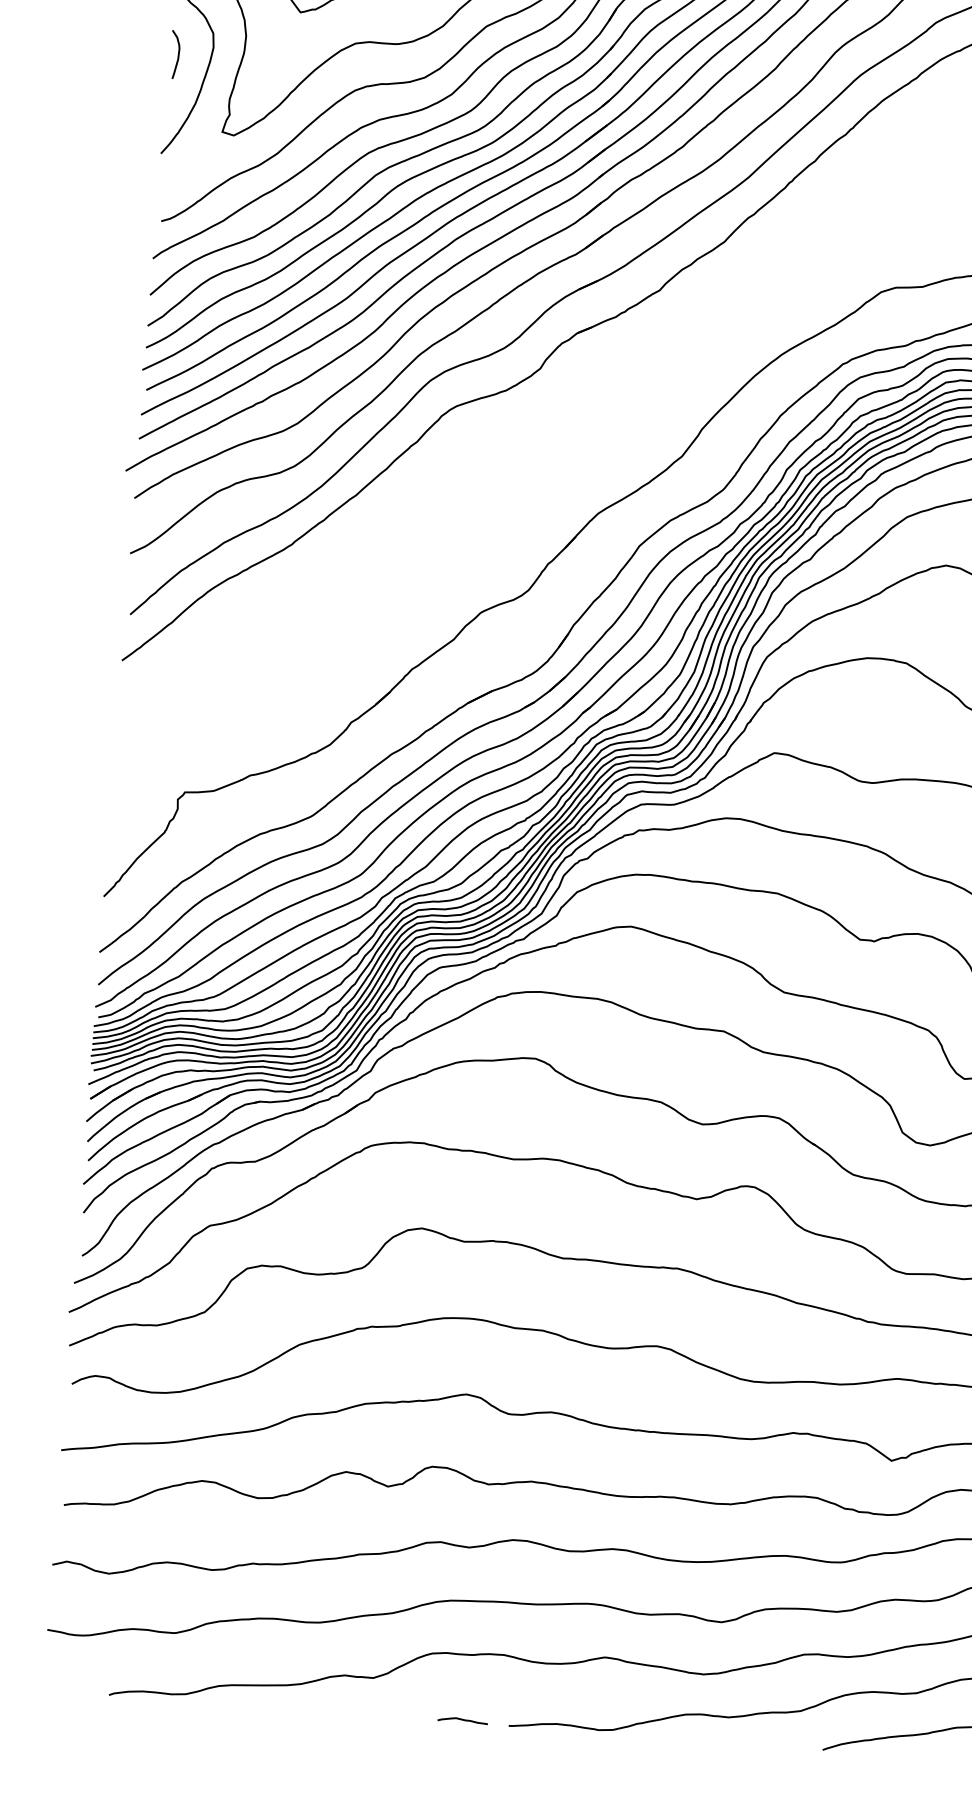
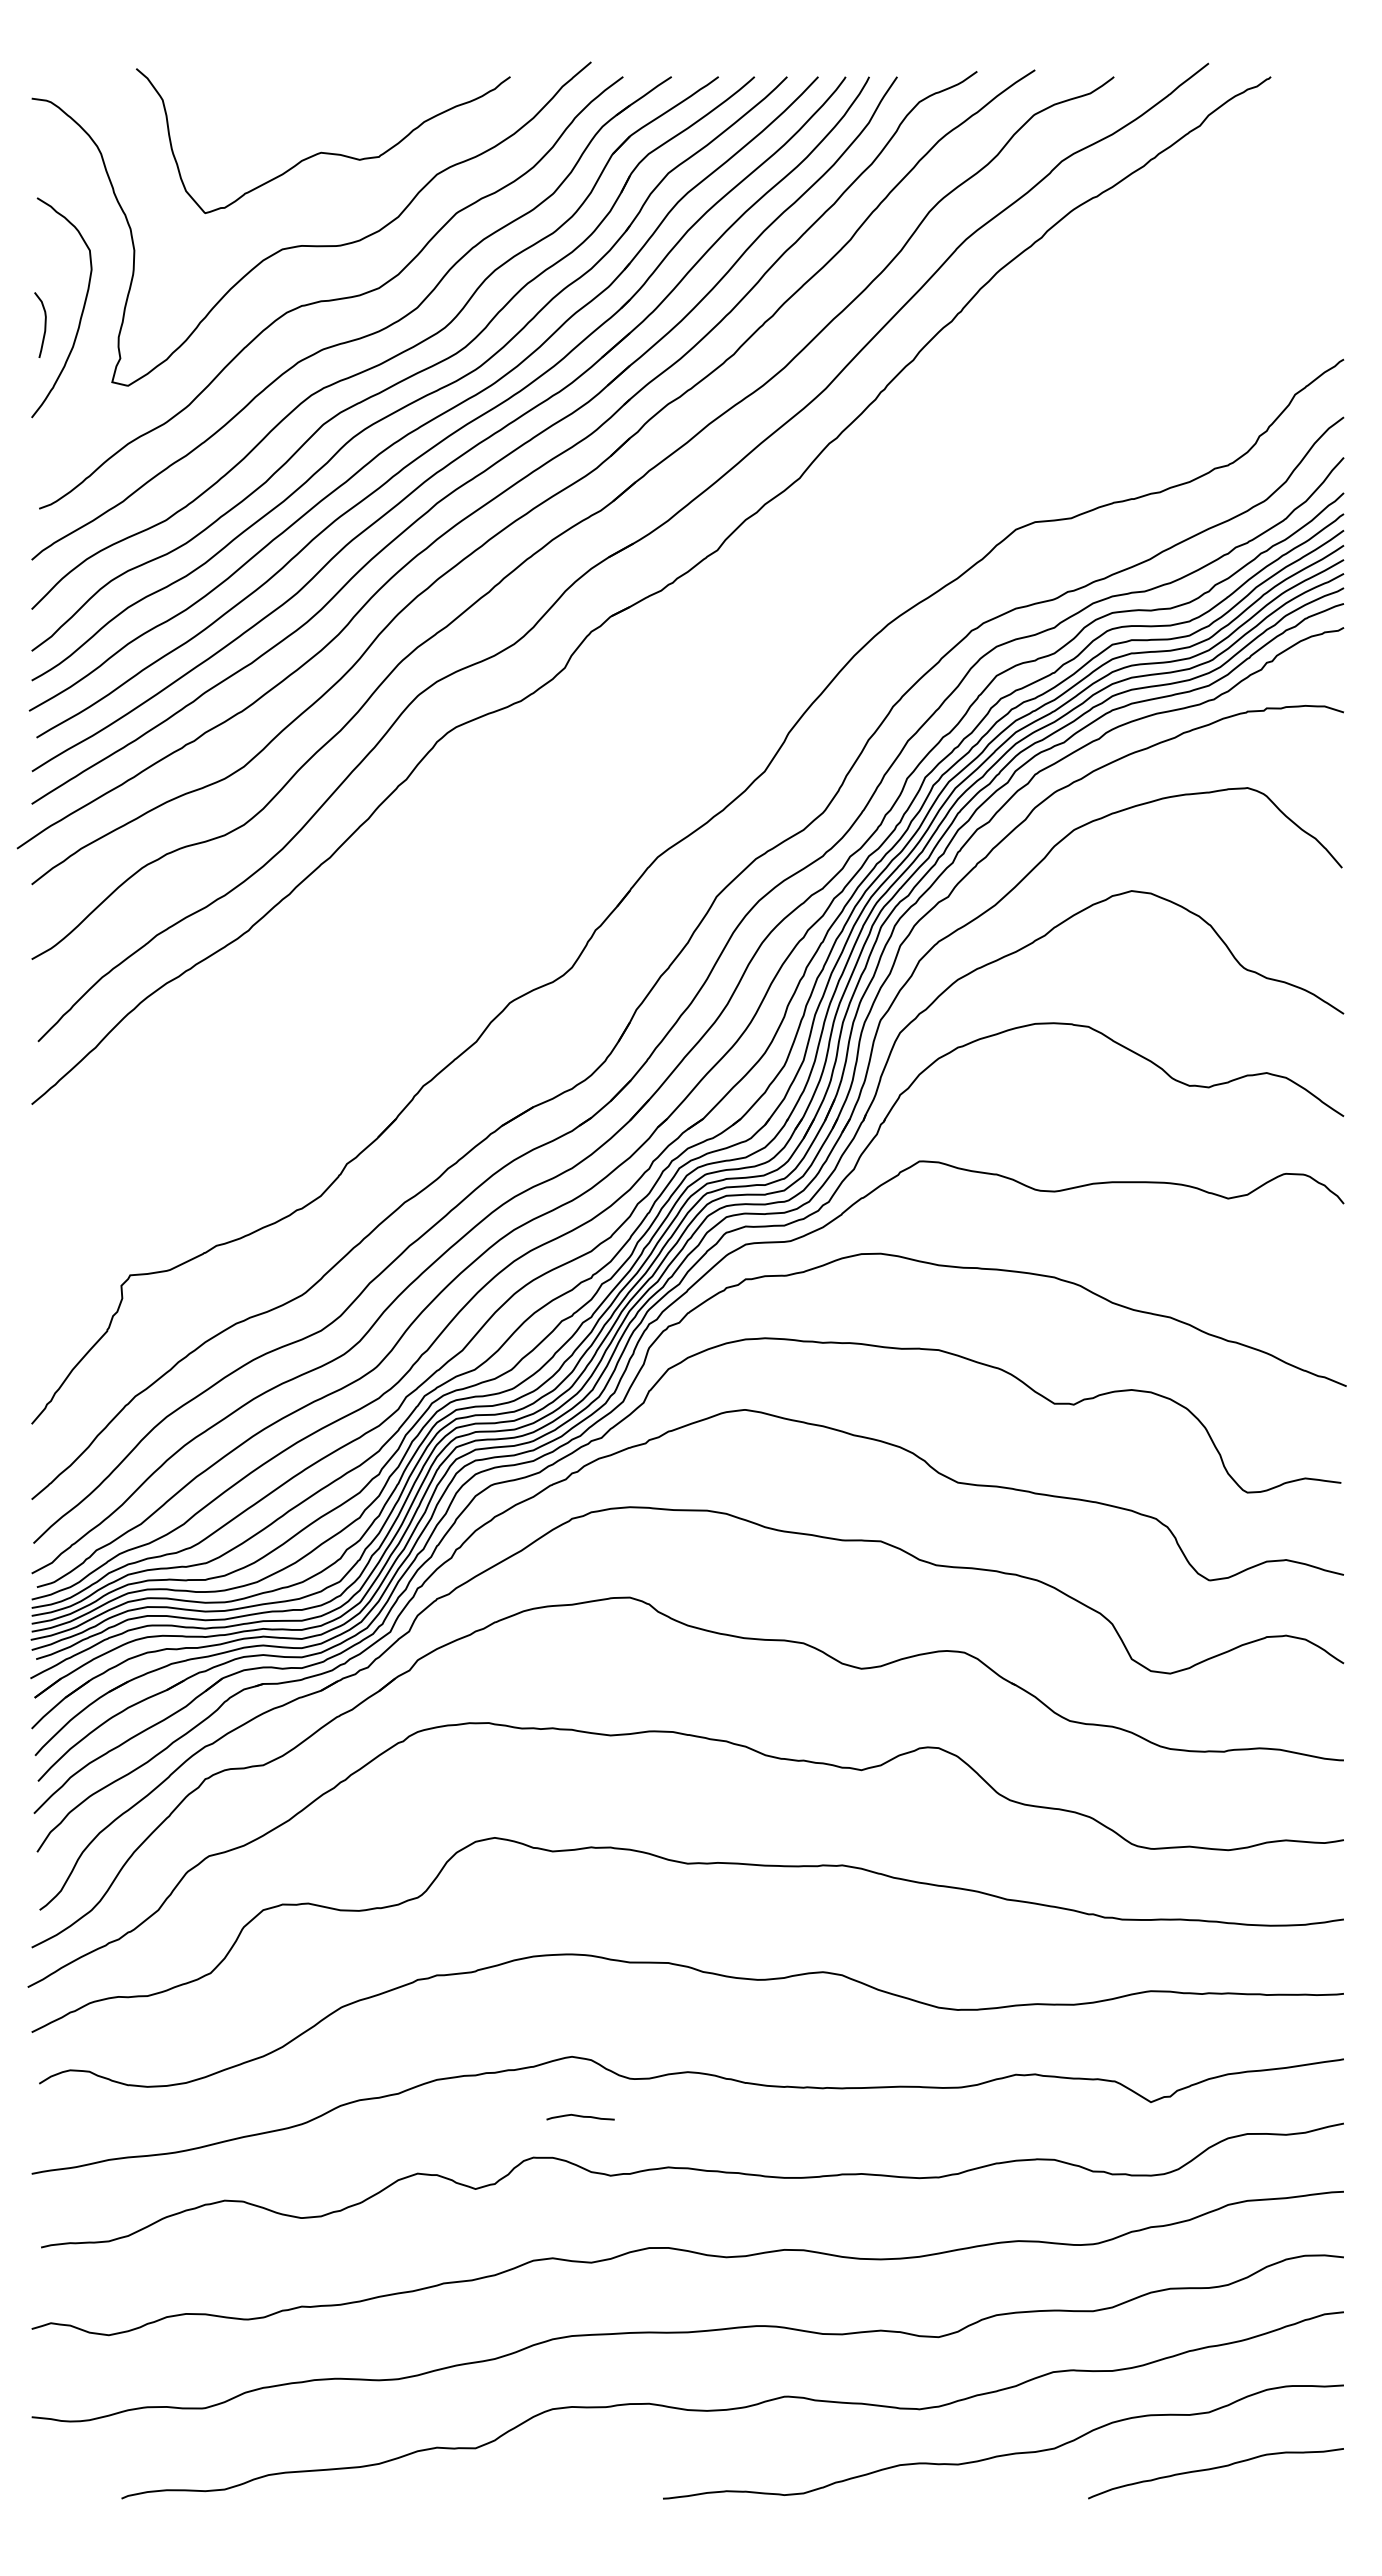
curve: (178, 54) -> (44, 324), moved
curve: (462, 1719) -> (580, 2116), moved

